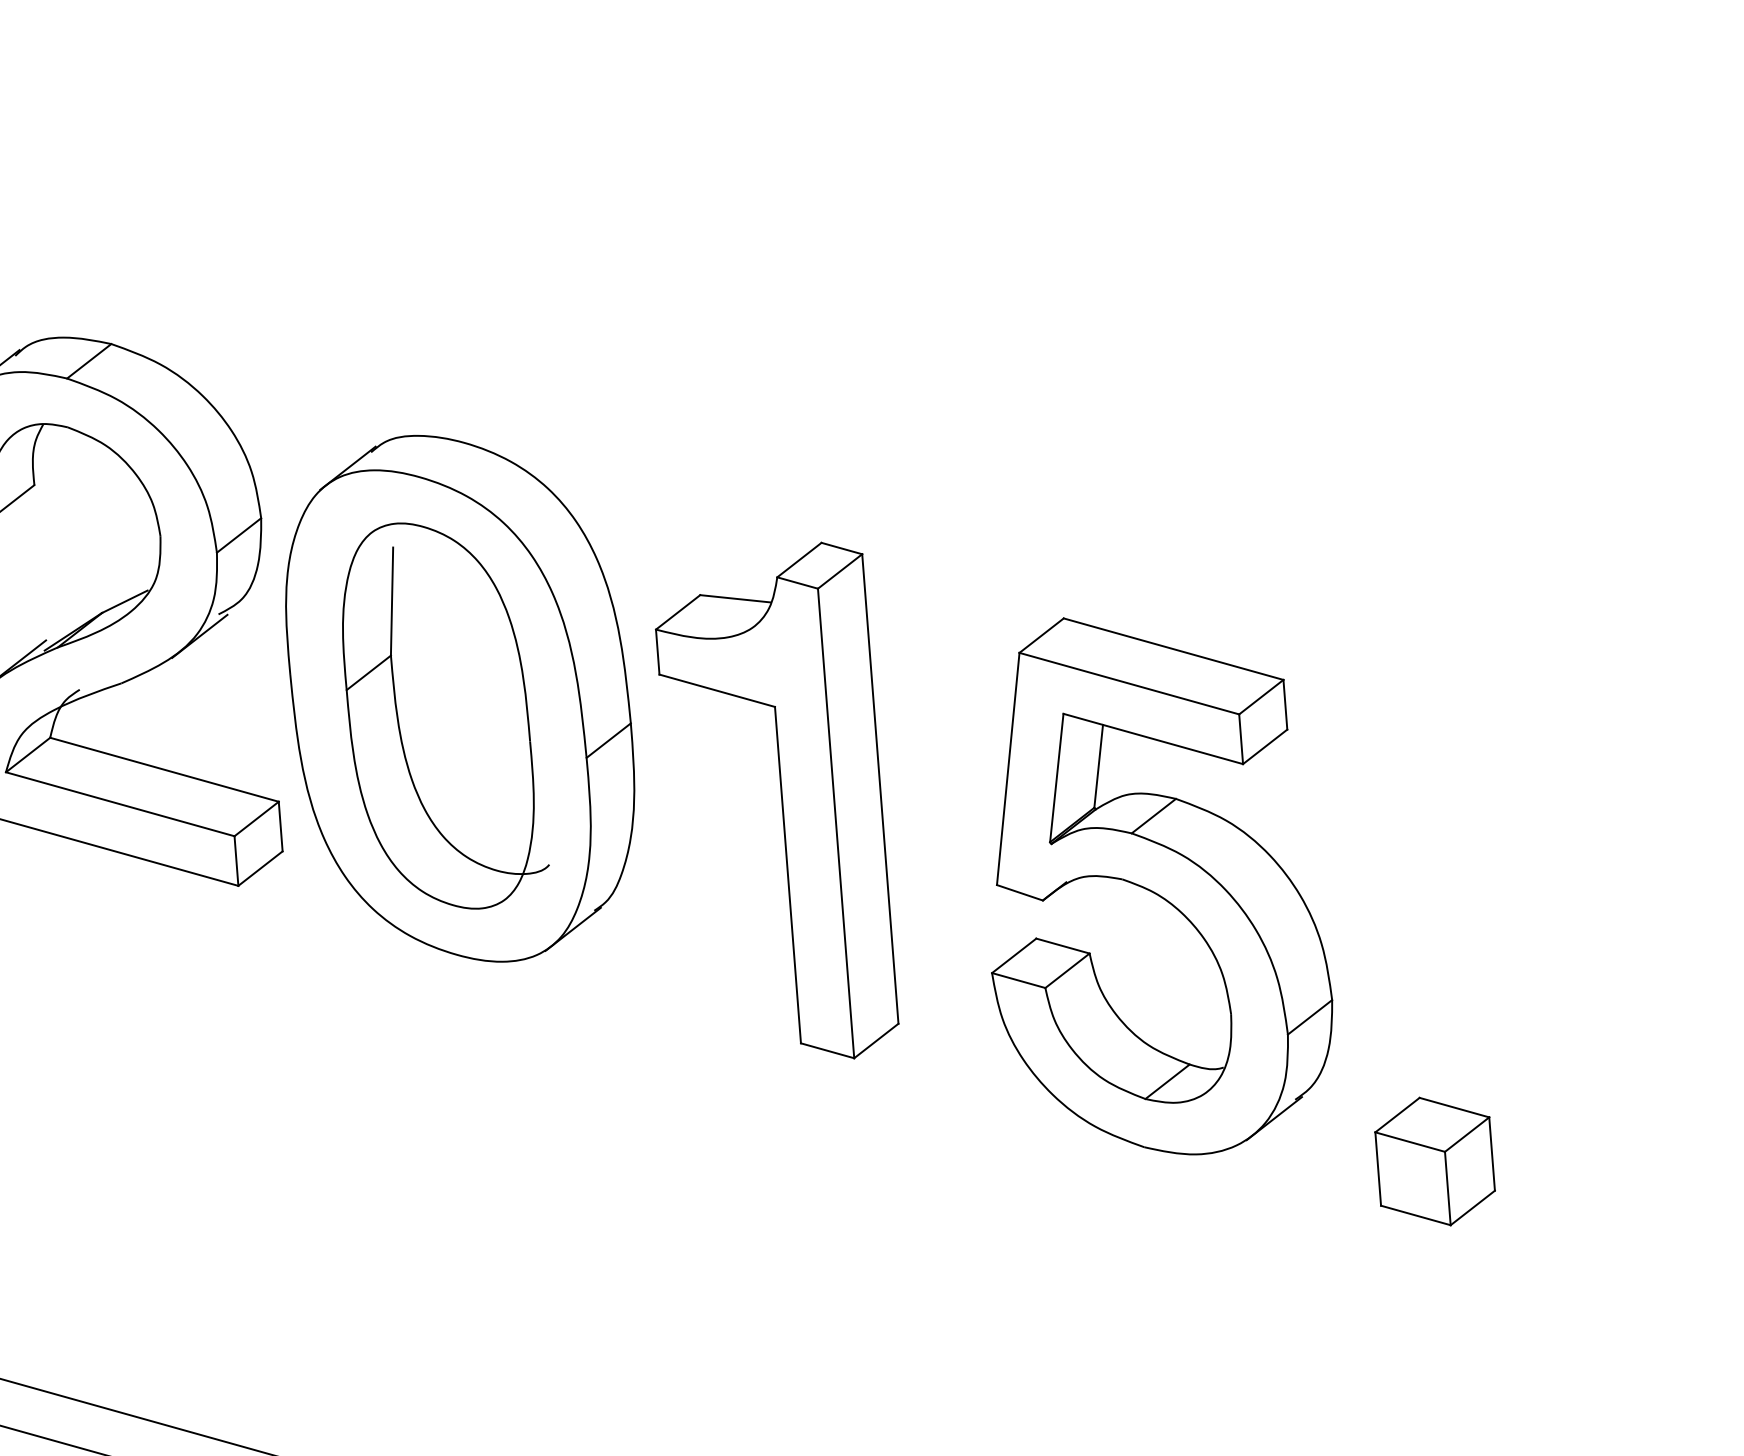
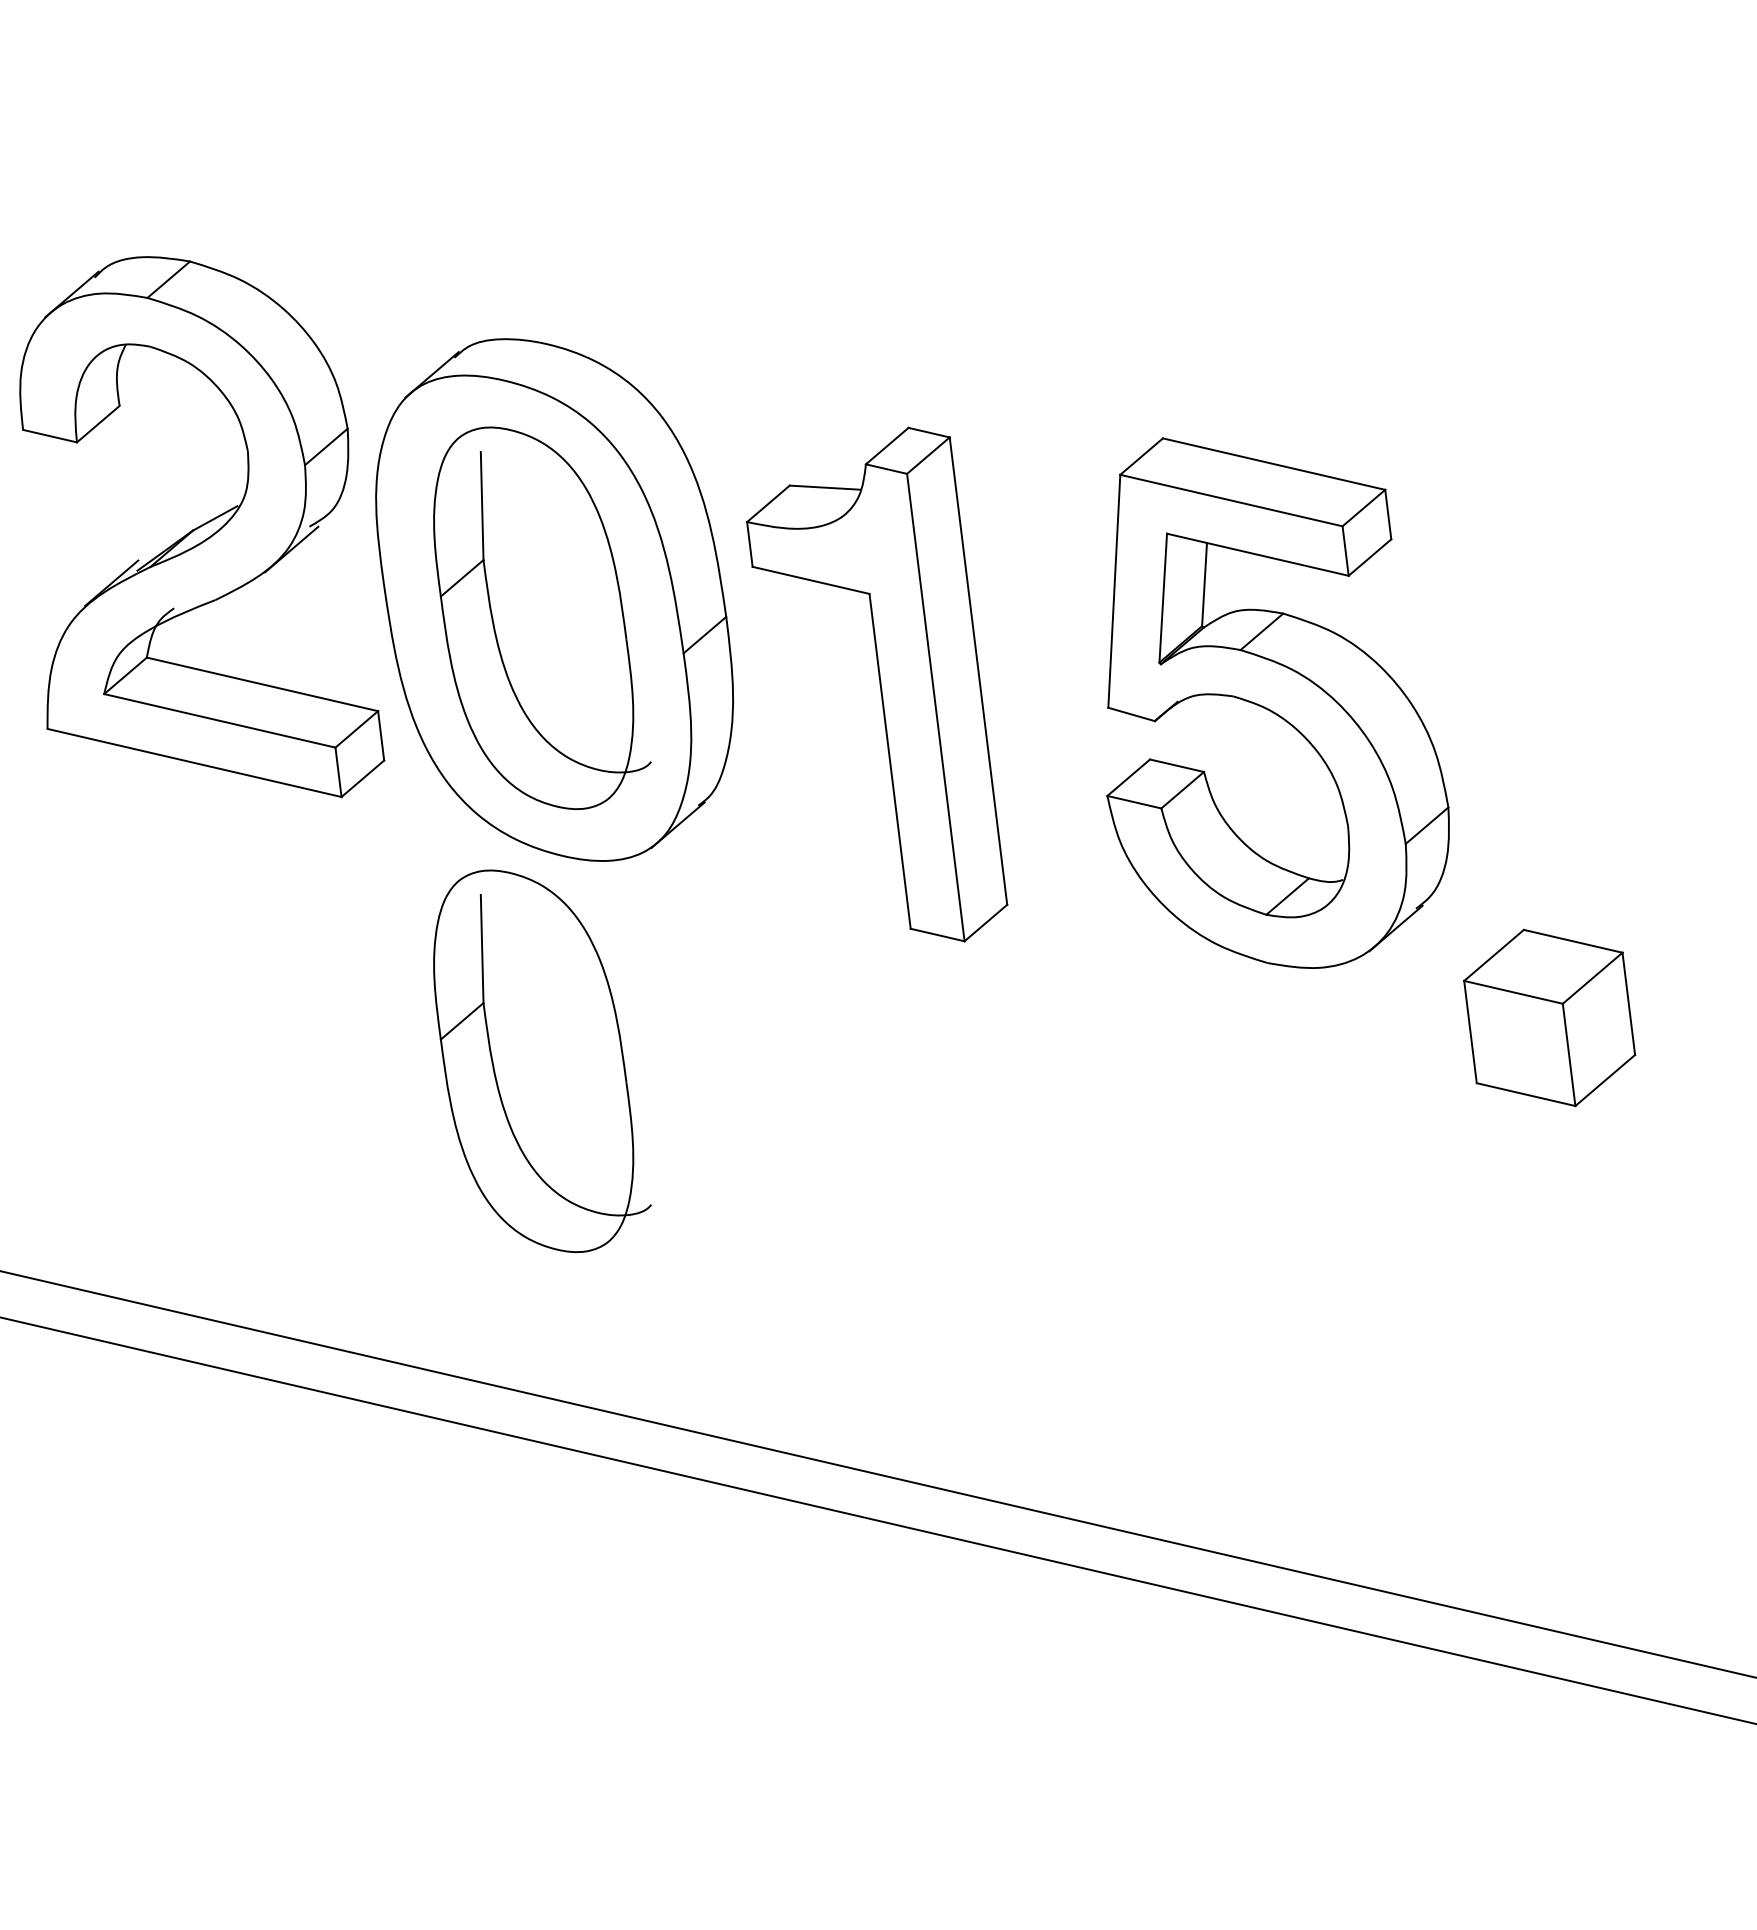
part: (1166, 887) -> (1277, 702), moved
part: (427, 1159) -> (542, 1061), added
part: (1435, 1161) -> (1549, 1018), size x1.4

